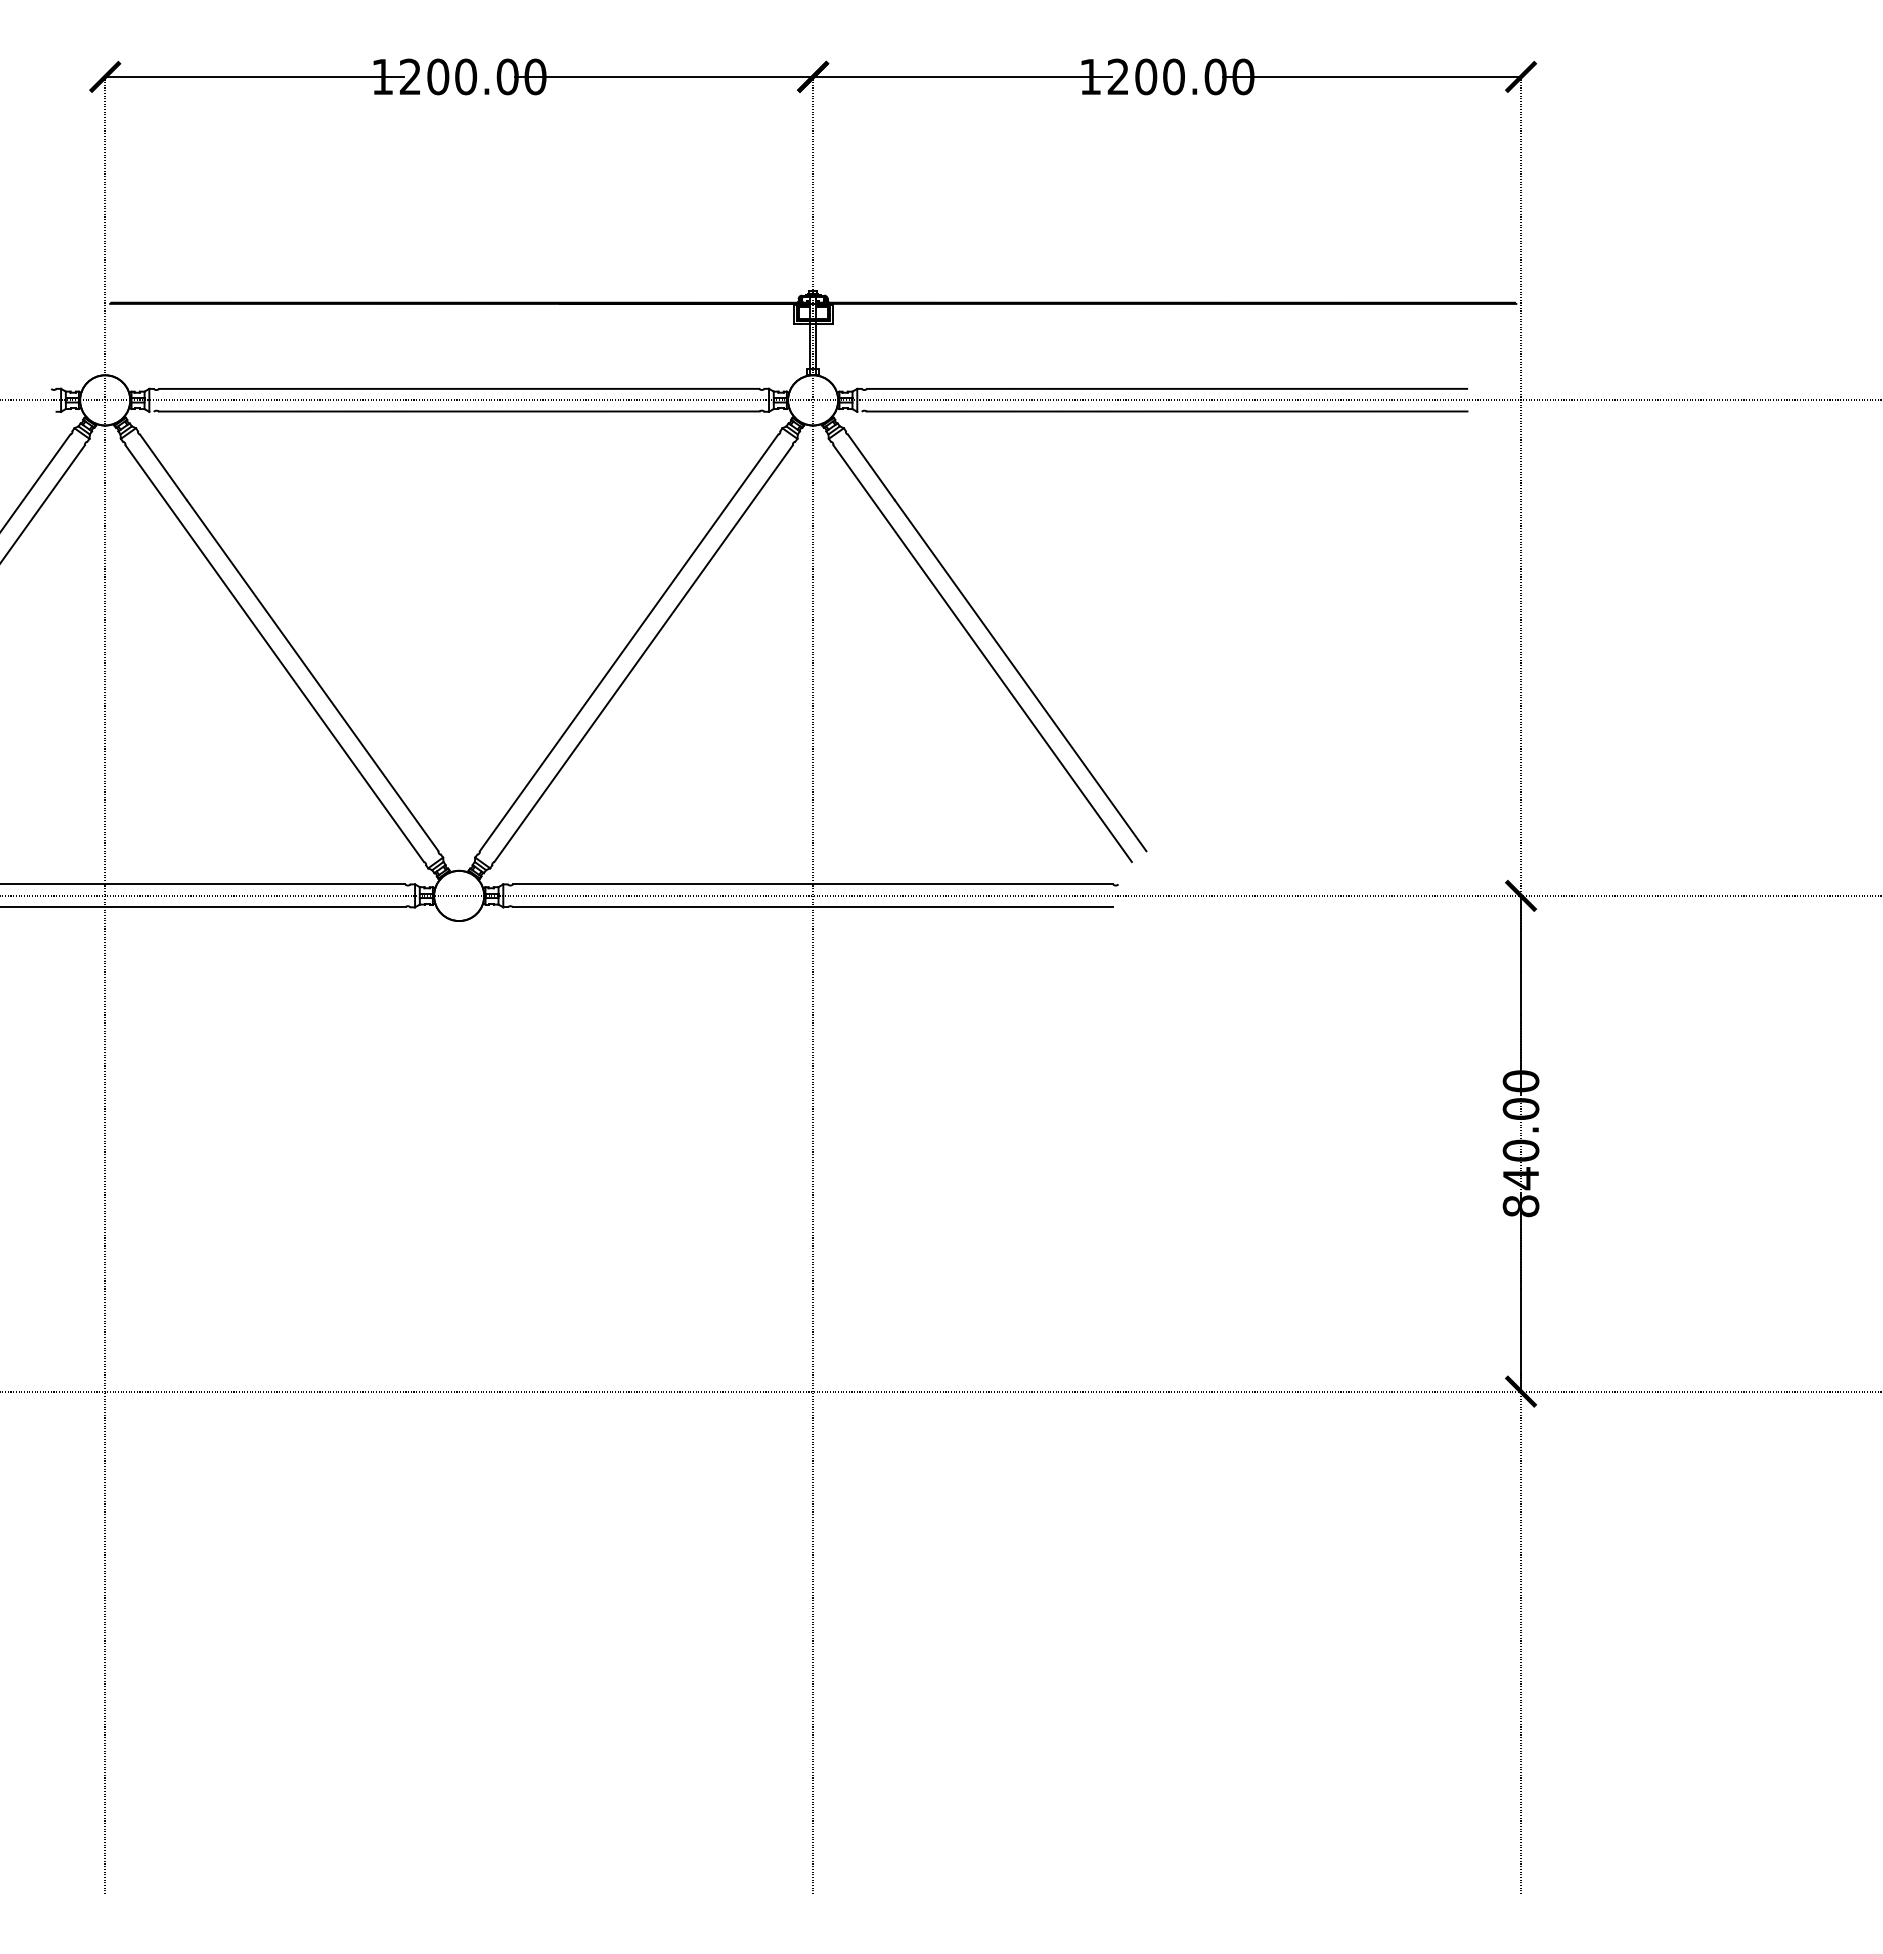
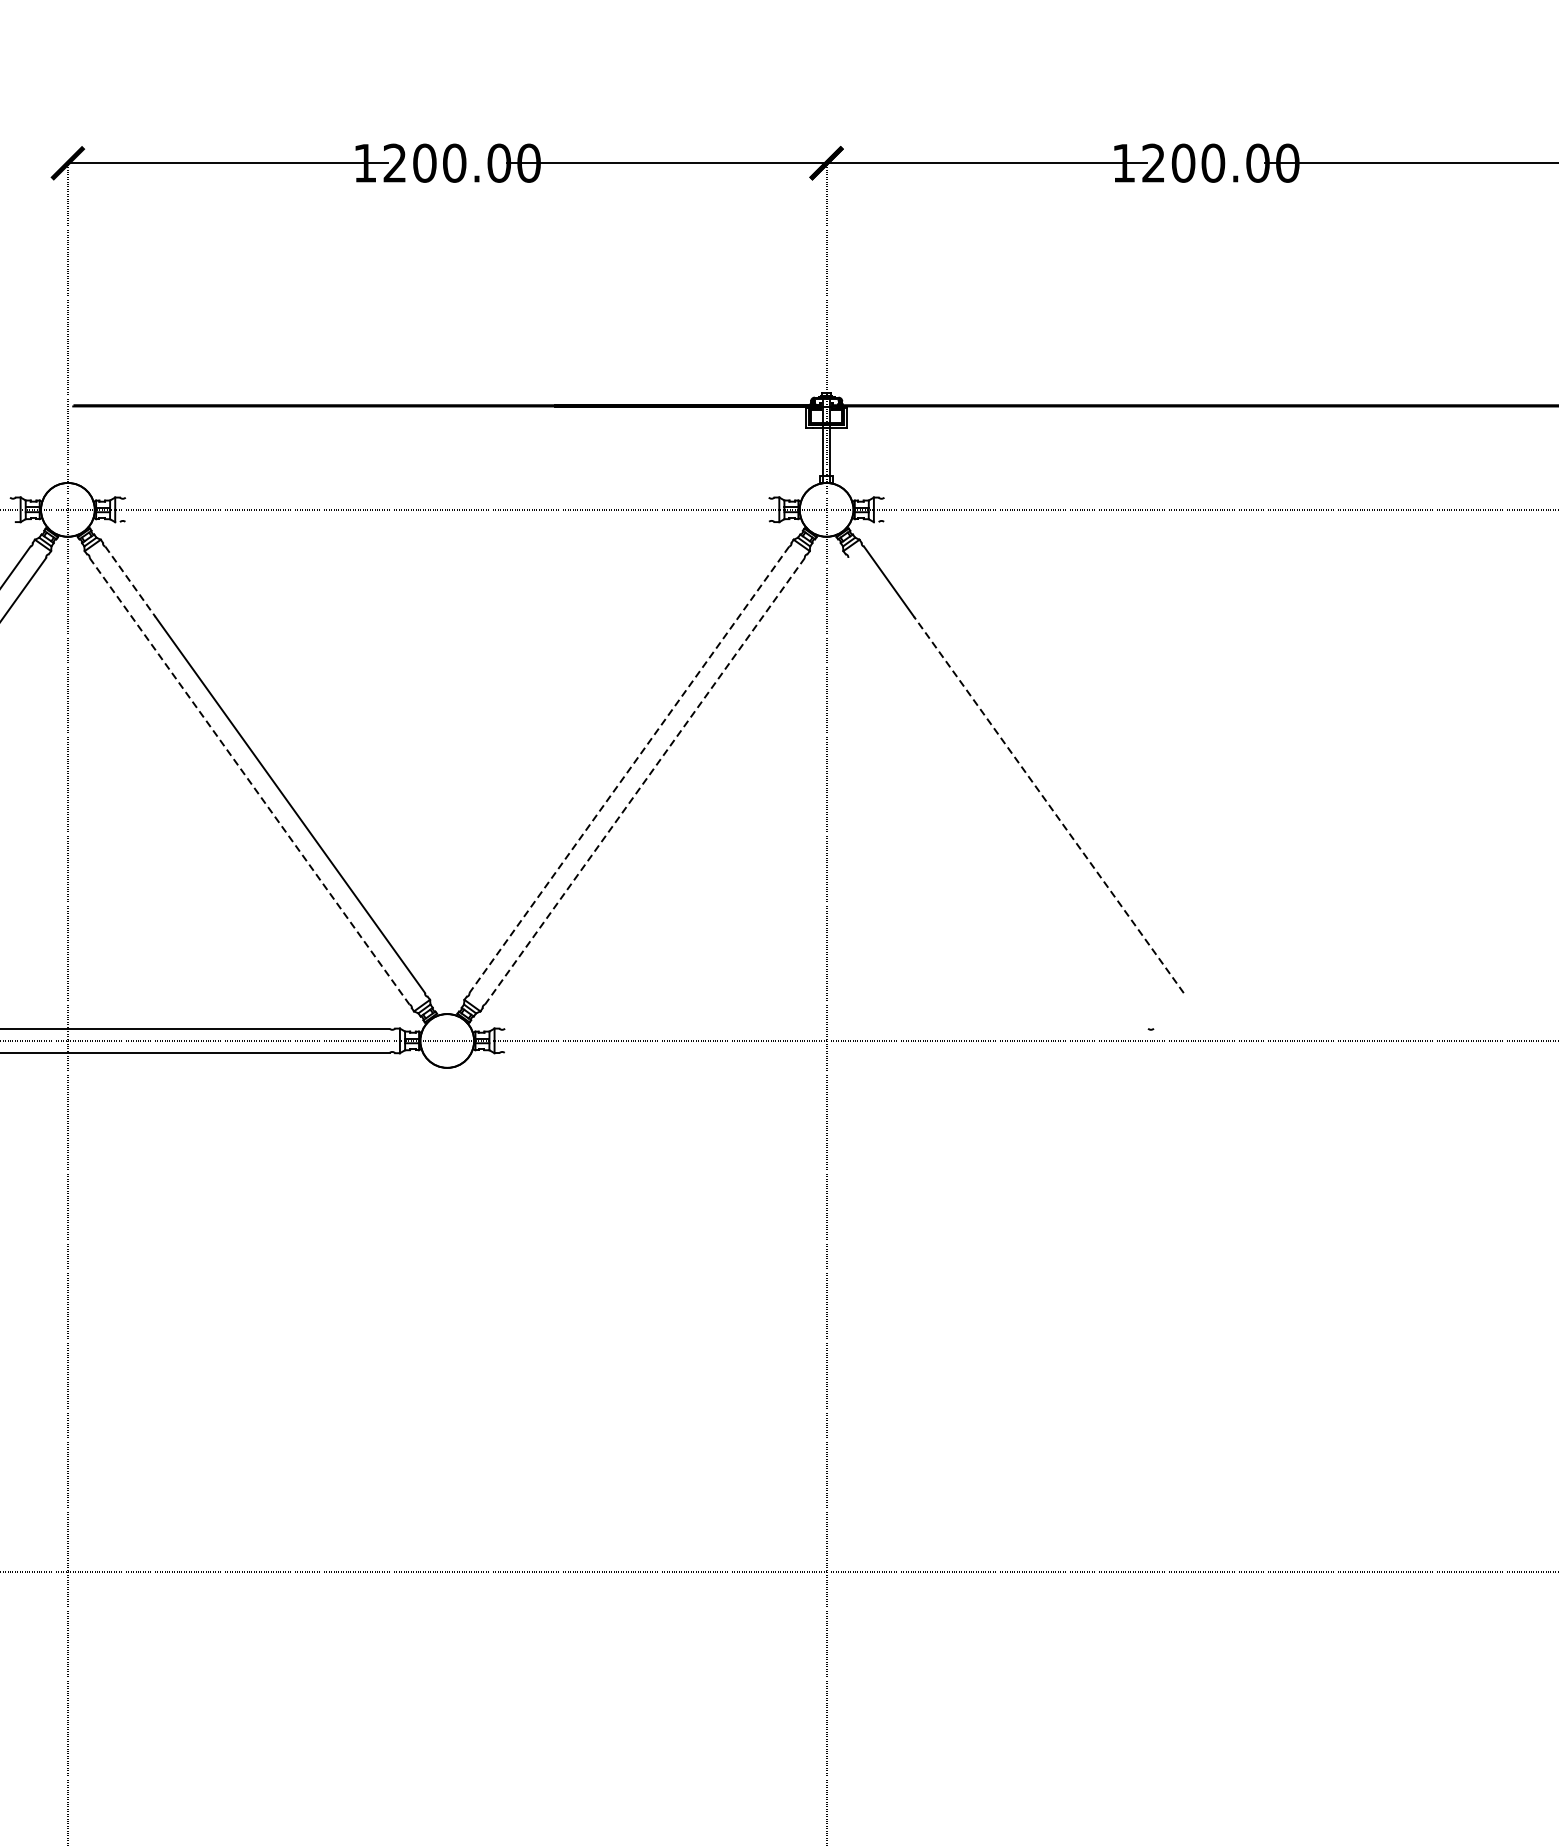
line: (459, 388) -> (447, 497), removed
line: (1167, 388) -> (1206, 497), removed
line: (458, 411) -> (446, 521), removed
line: (1166, 411) -> (1205, 521), removed
line: (163, 467) -> (130, 581), solid -> dashed
line: (628, 643) -> (628, 770), solid -> dashed
line: (982, 653) -> (1008, 781), removed
line: (275, 654) -> (250, 782), solid -> dashed
line: (643, 654) -> (644, 782), solid -> dashed
line: (1020, 675) -> (1048, 804), solid -> dashed
line: (813, 884) -> (826, 1028), removed
line: (812, 907) -> (825, 1053), removed

